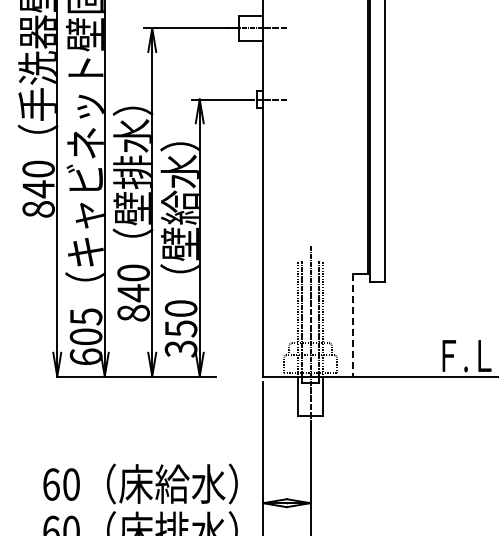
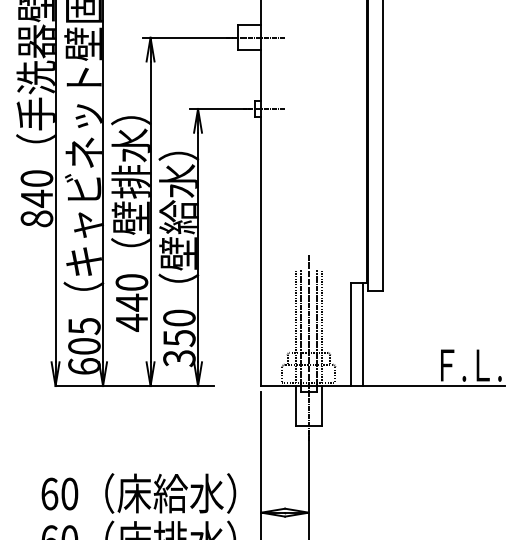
text: (133, 313) -> (131, 322), 840 -> 440
line: (364, 325) -> (362, 334), added
line: (352, 326) -> (350, 335), dashed -> solid

